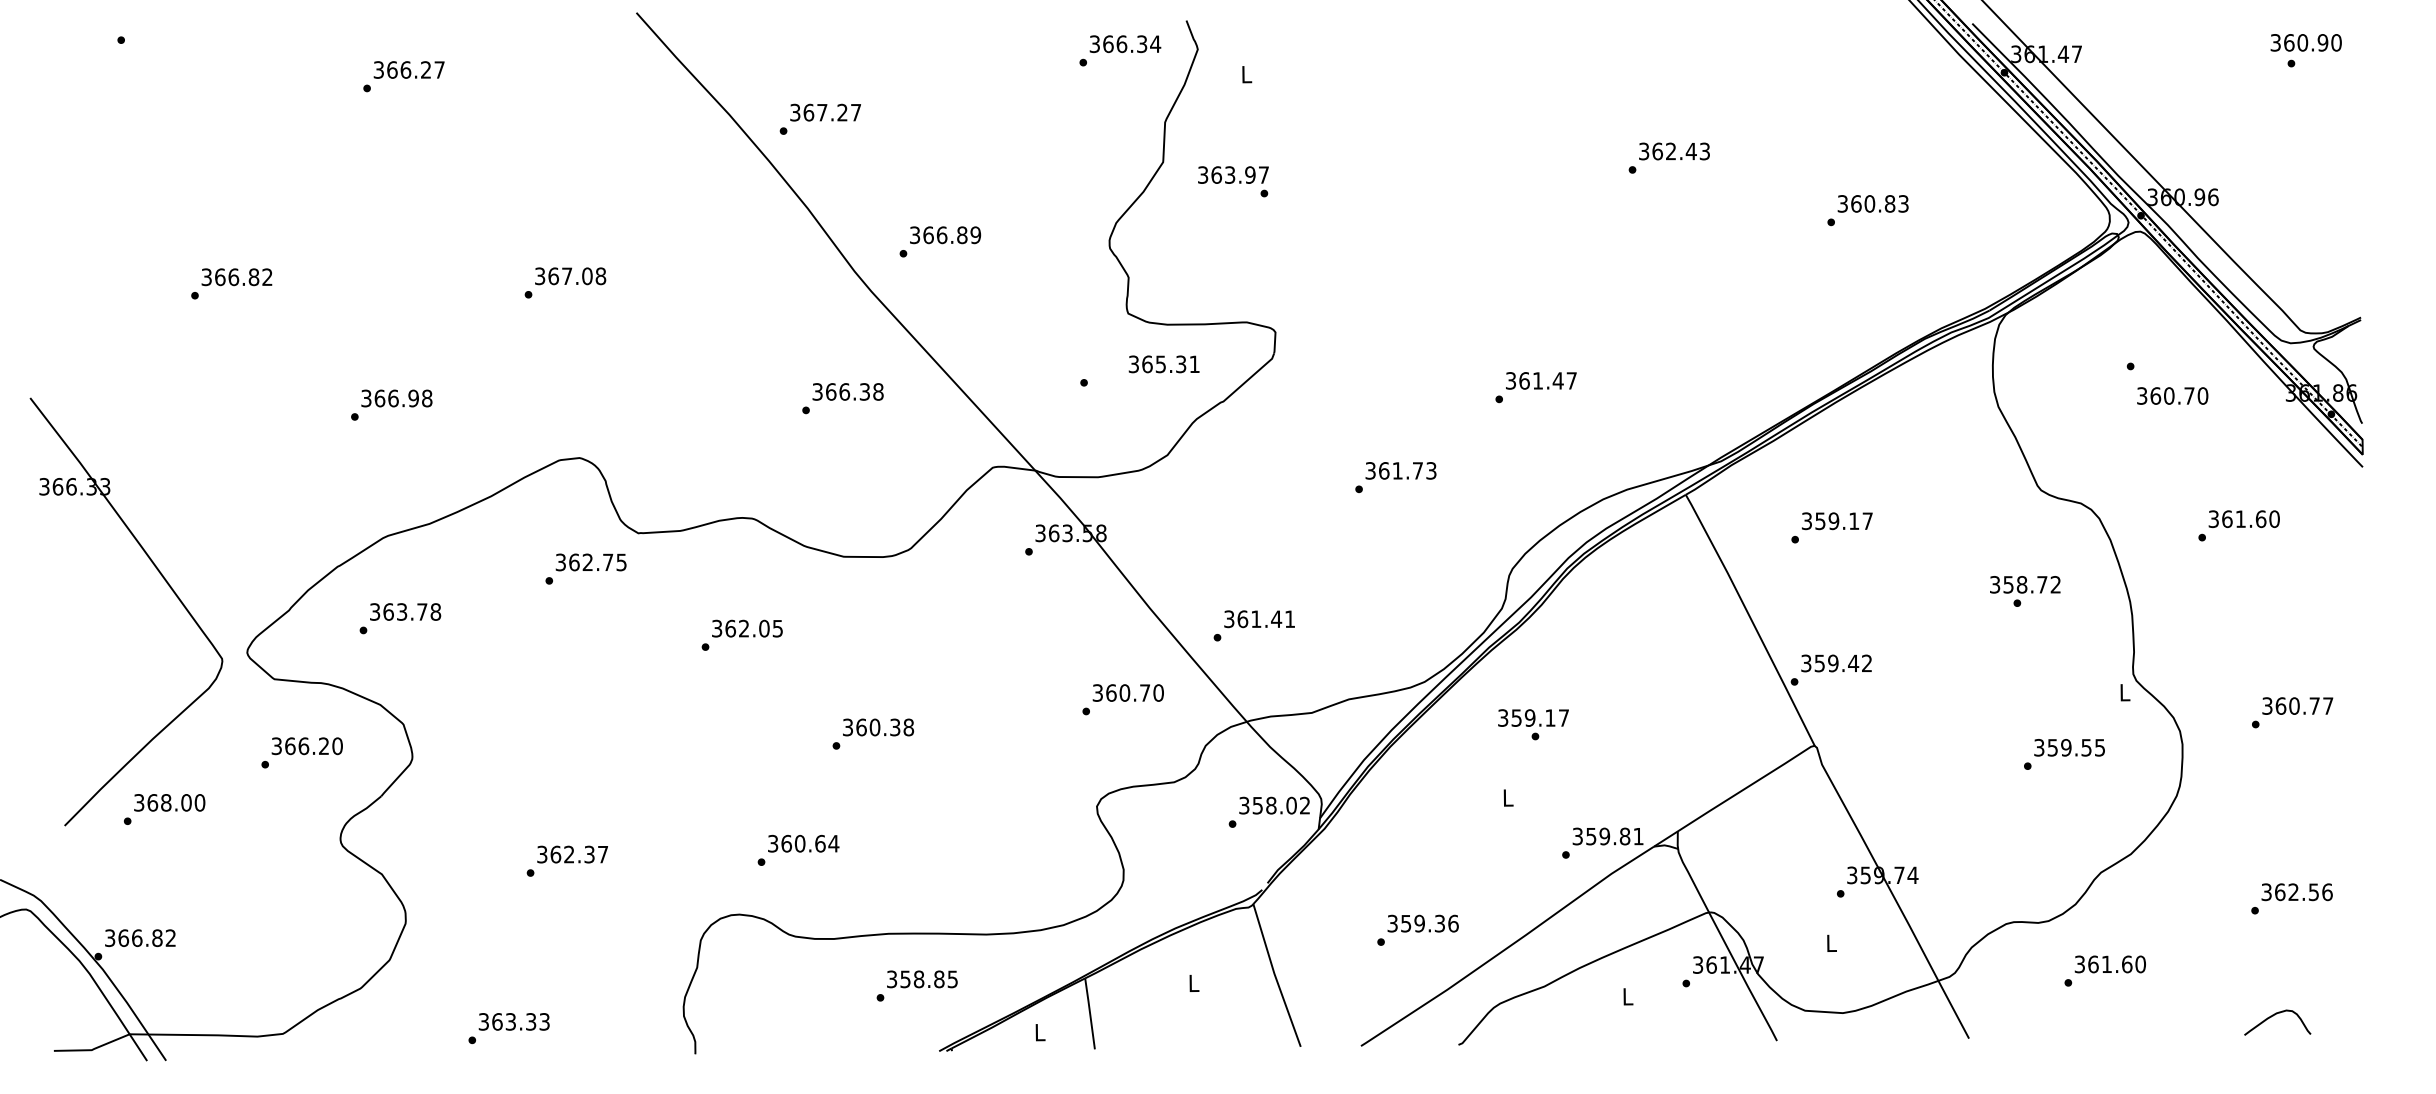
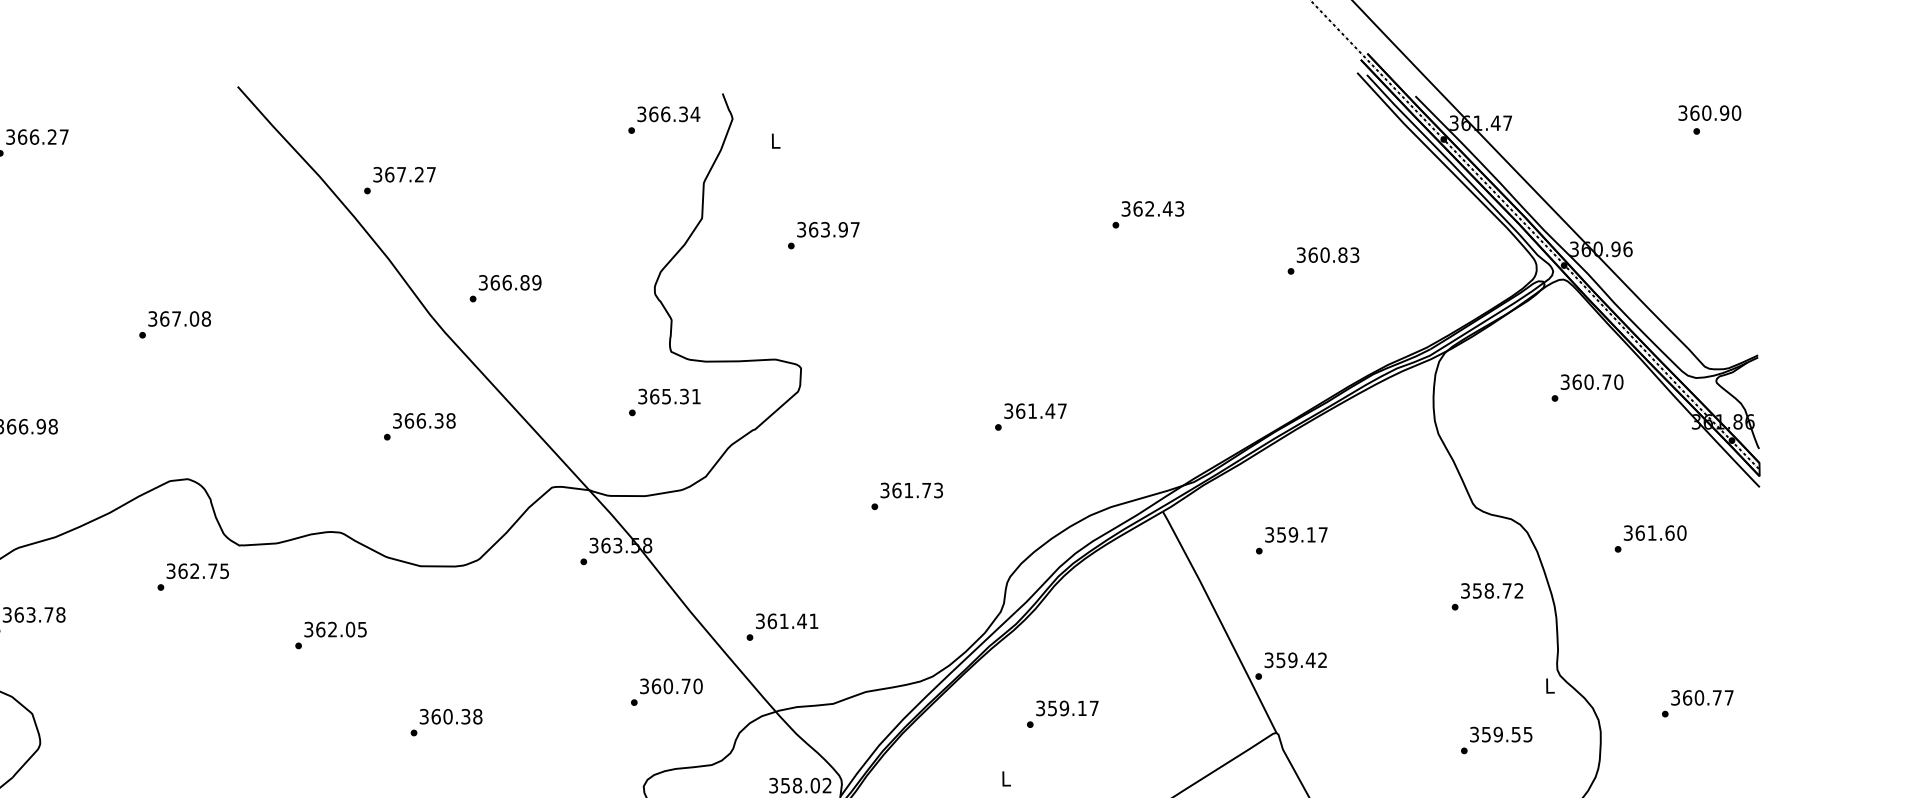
text: (1233, 174) -> (828, 229), moved
text: (1163, 364) -> (668, 396), moved
text: (2172, 395) -> (1591, 381), moved
text: (2025, 584) -> (1492, 590), moved
text: (1533, 717) -> (1067, 707), moved

